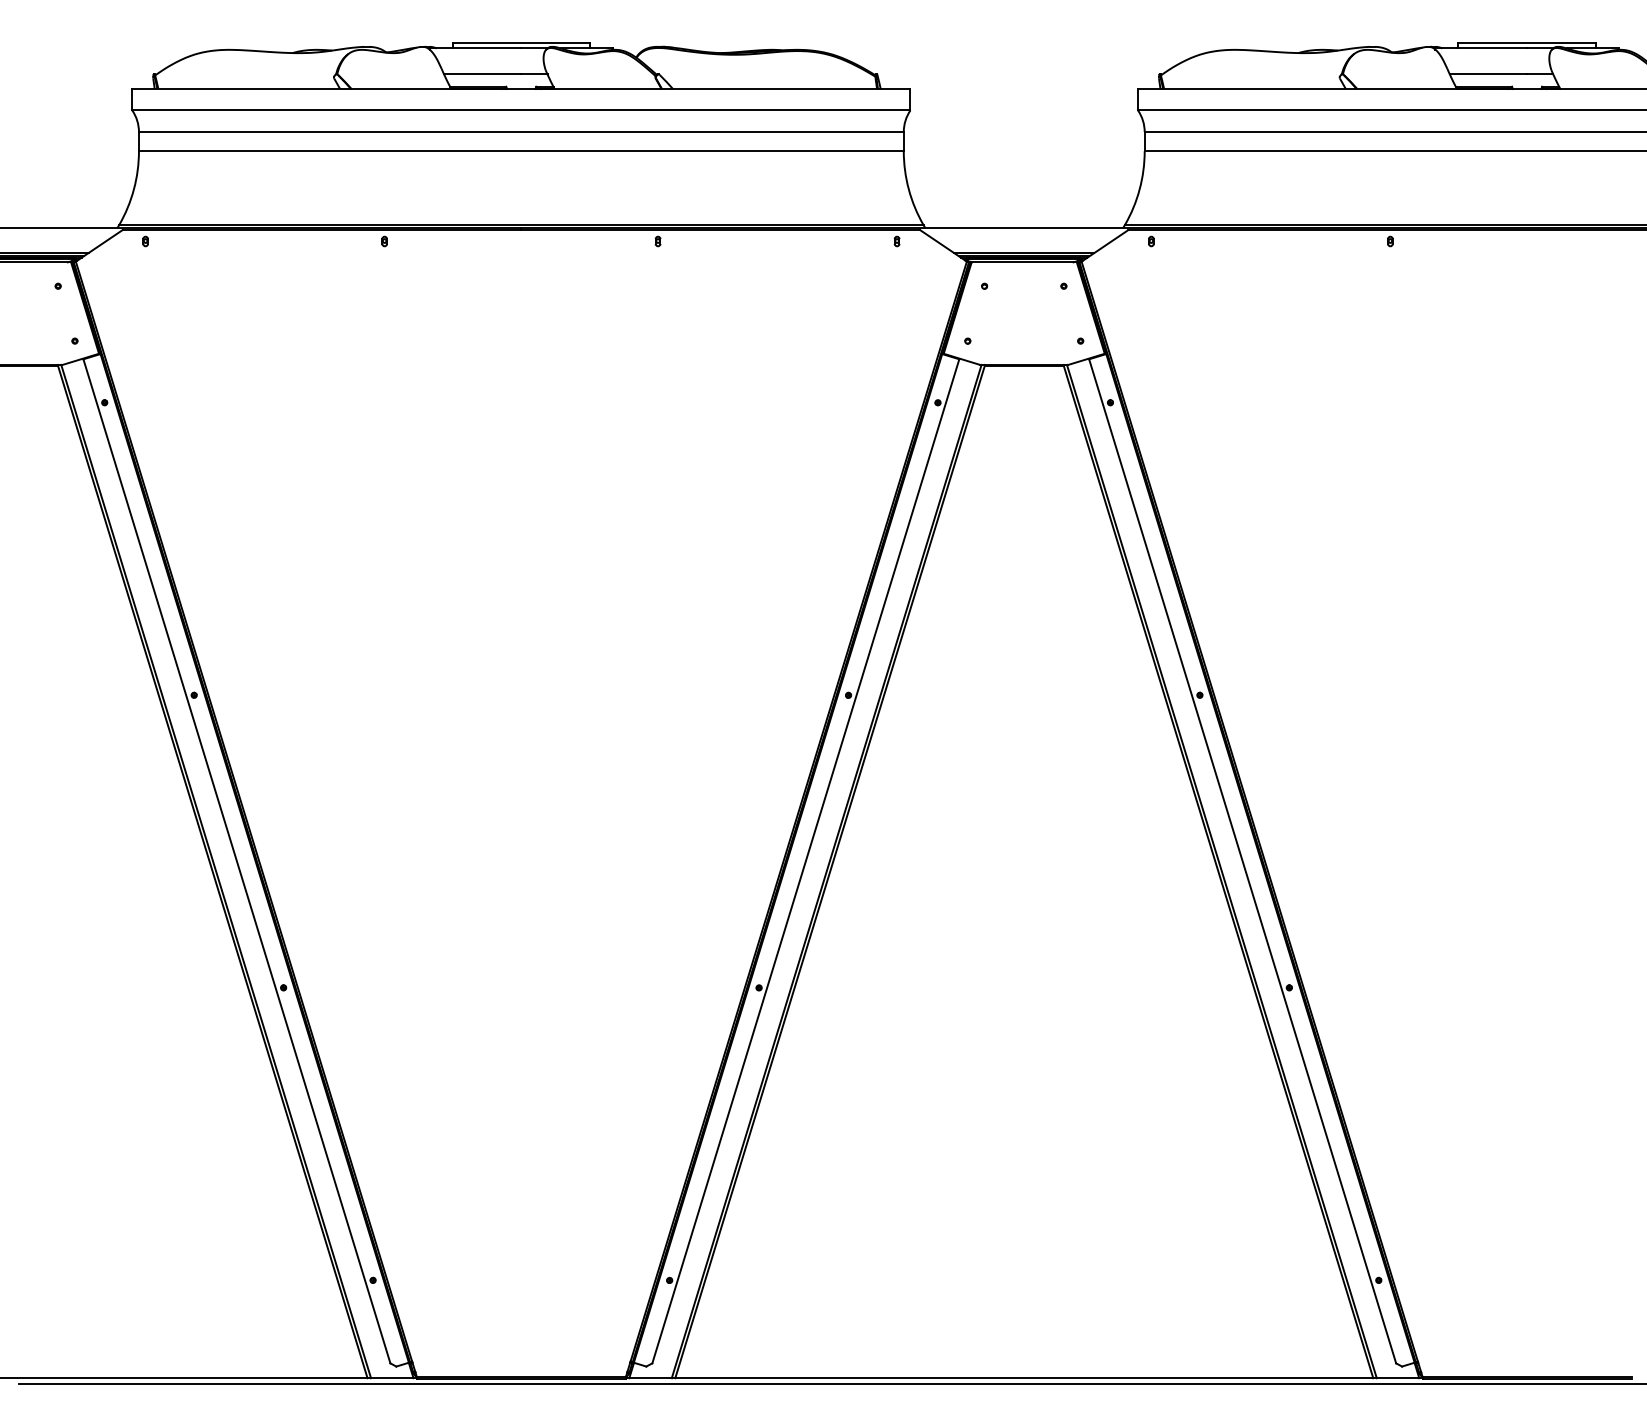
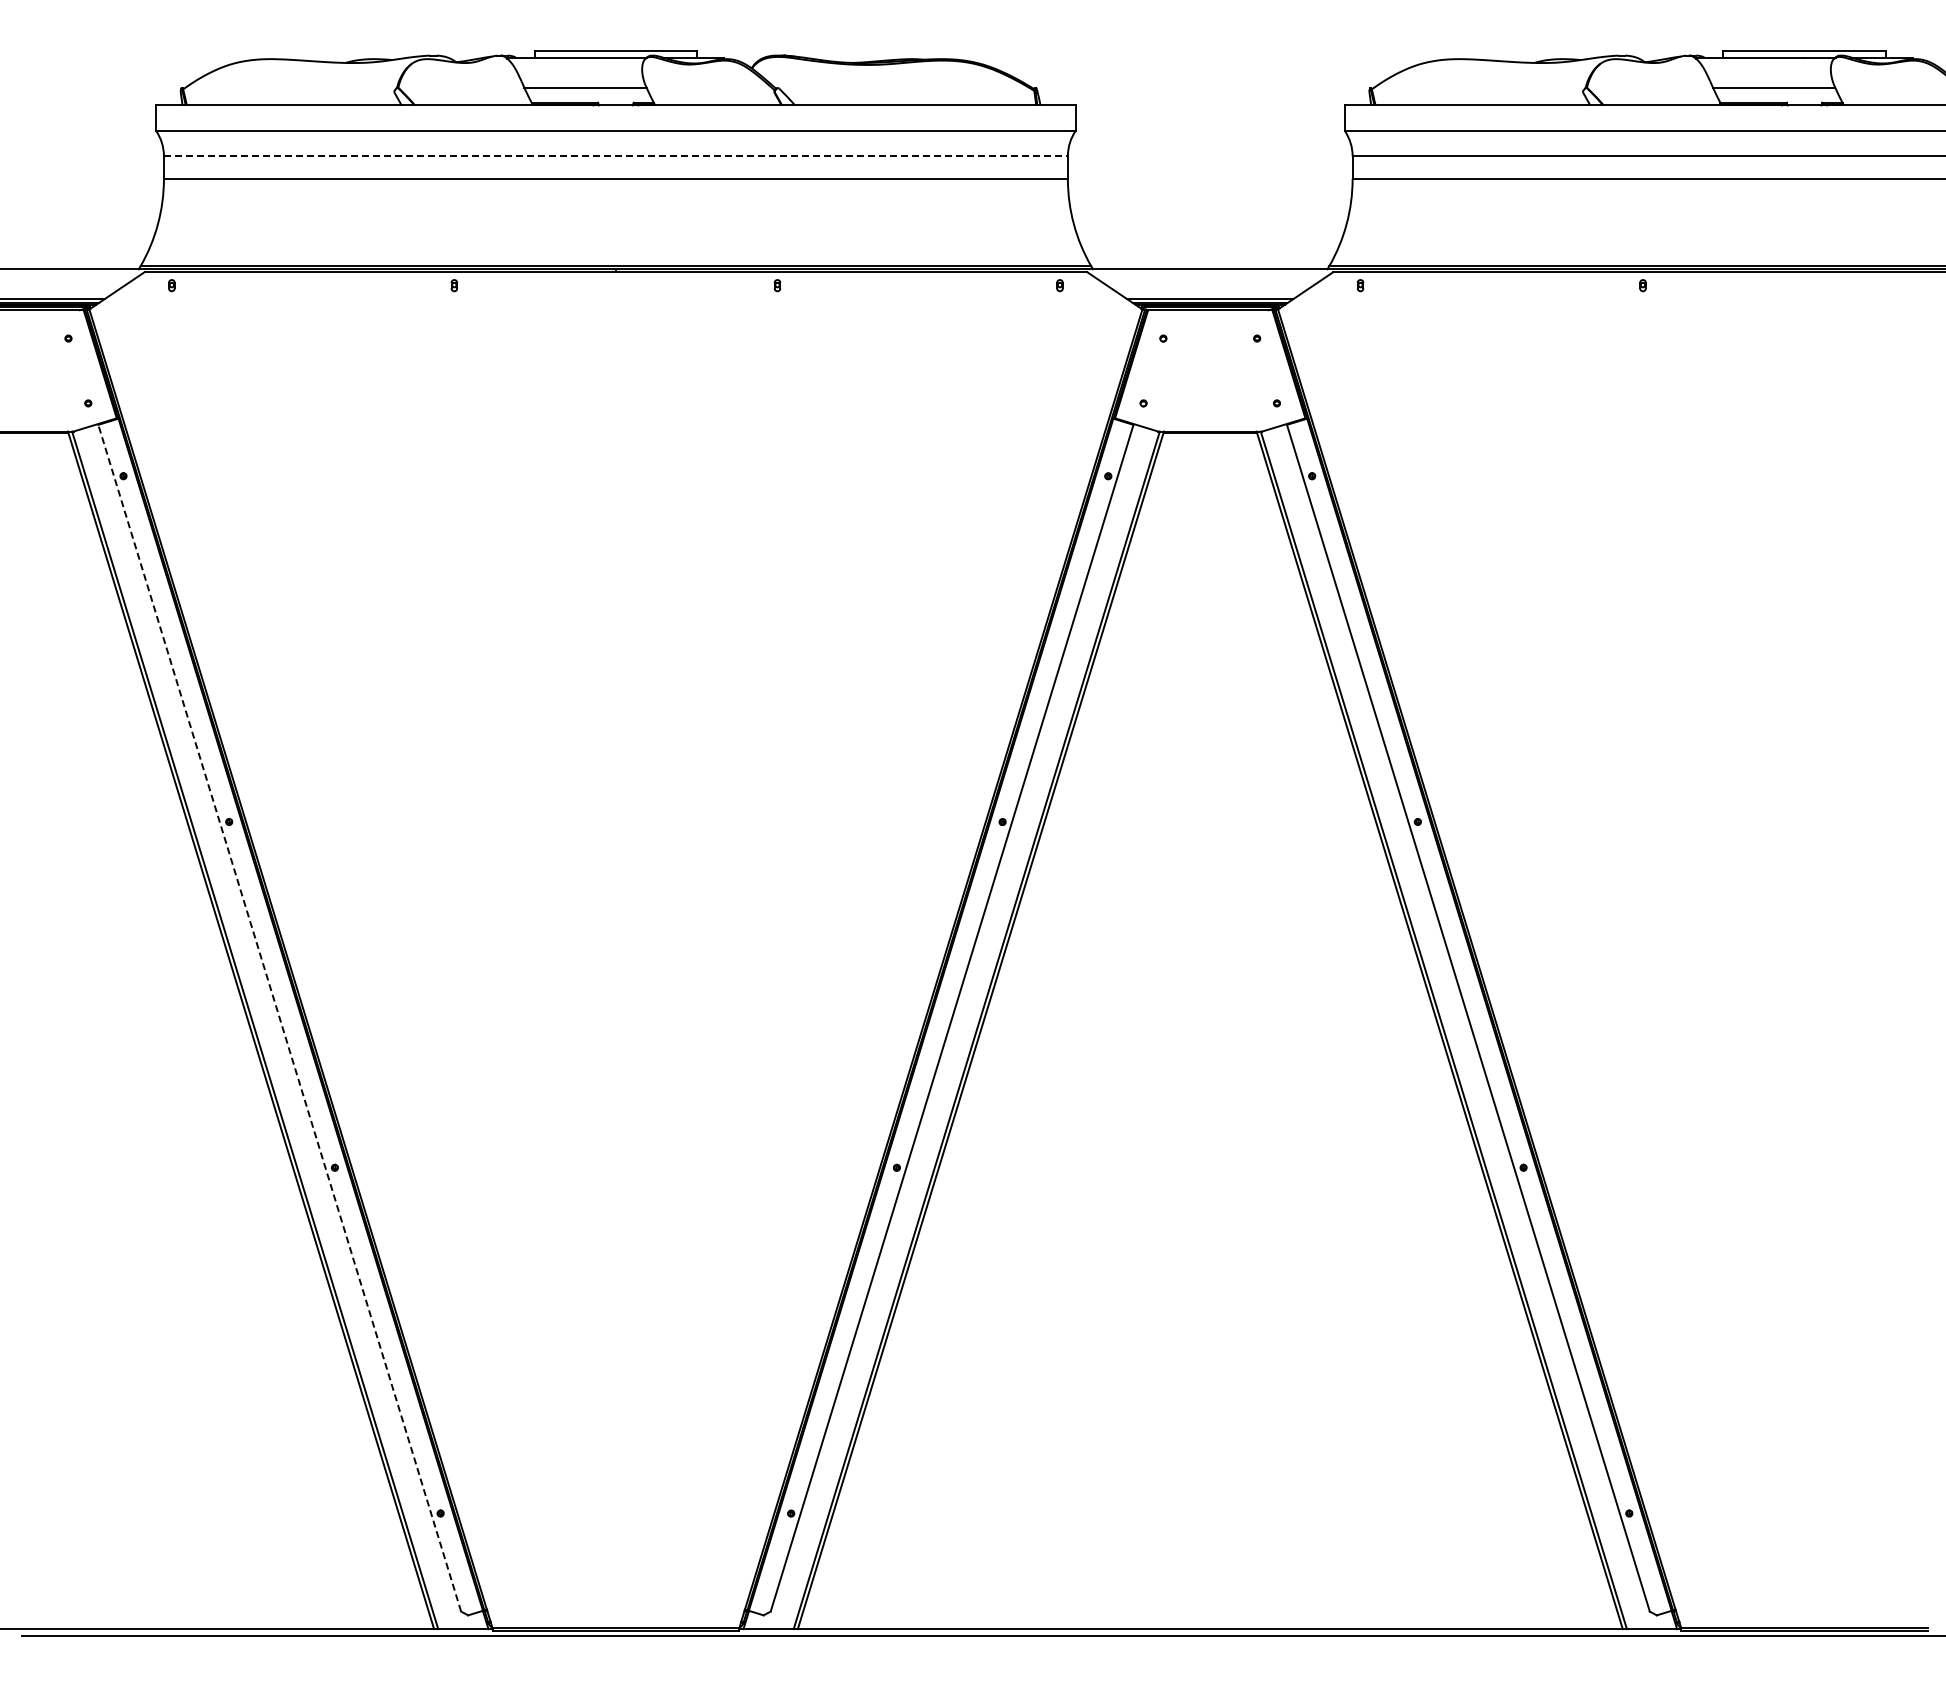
line: (521, 132) -> (615, 156), solid -> dashed
line: (236, 860) -> (279, 1017), solid -> dashed

